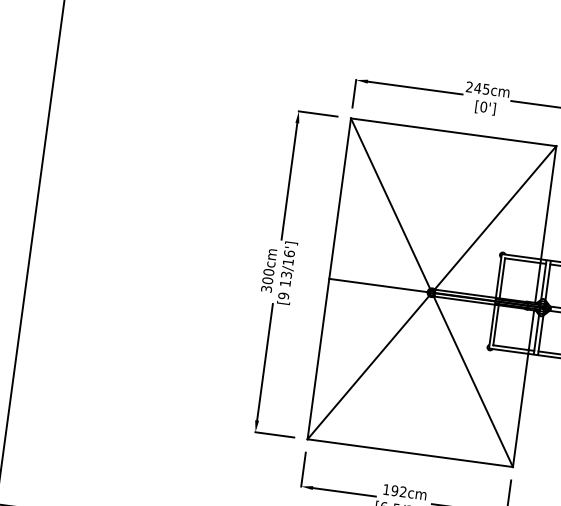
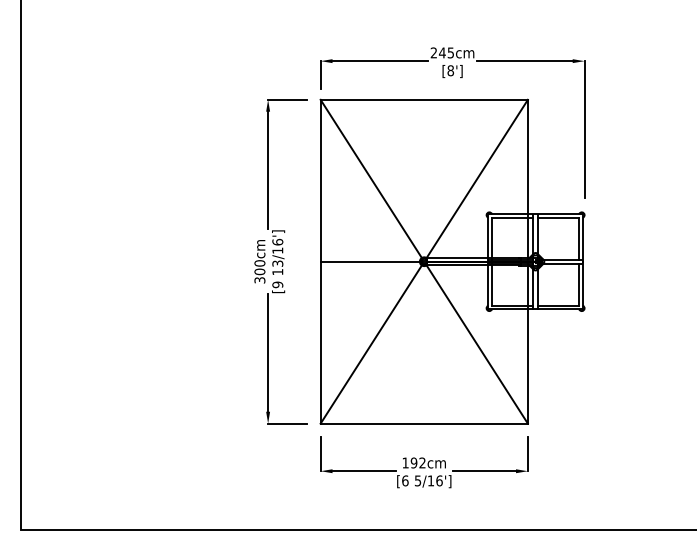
text: (483, 106) -> (450, 70), [0'] -> [8']

